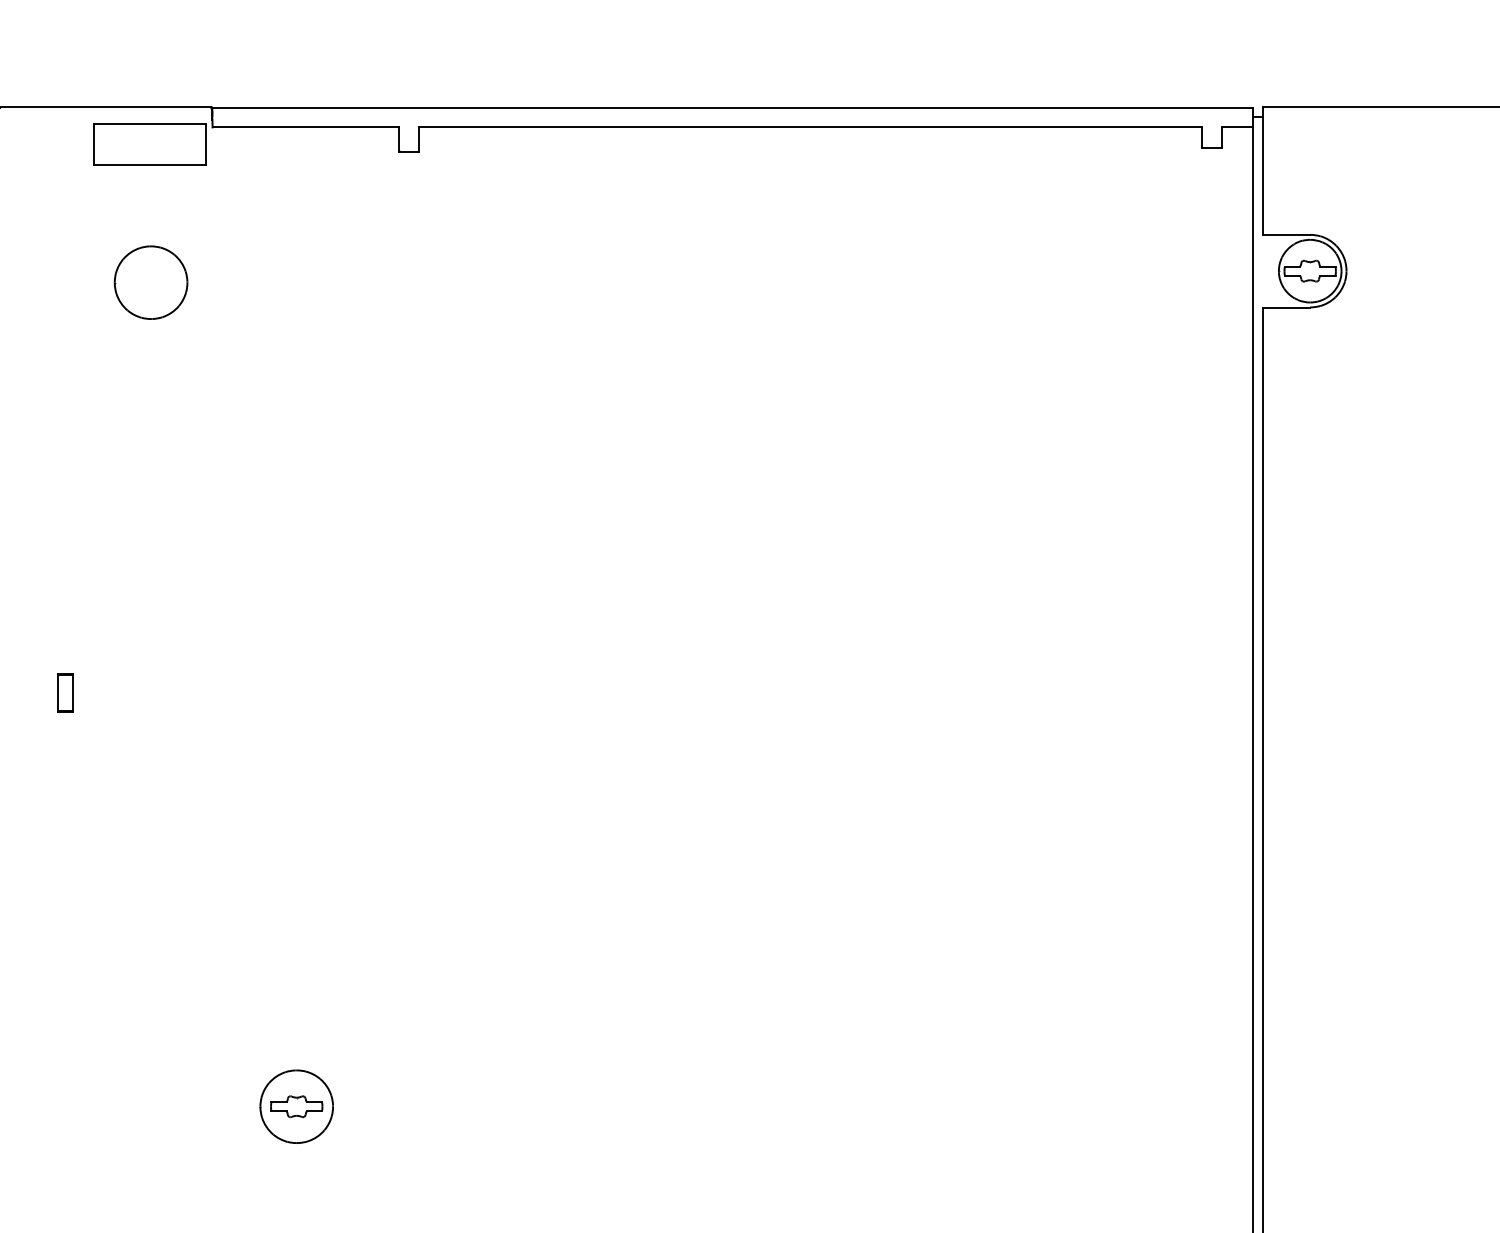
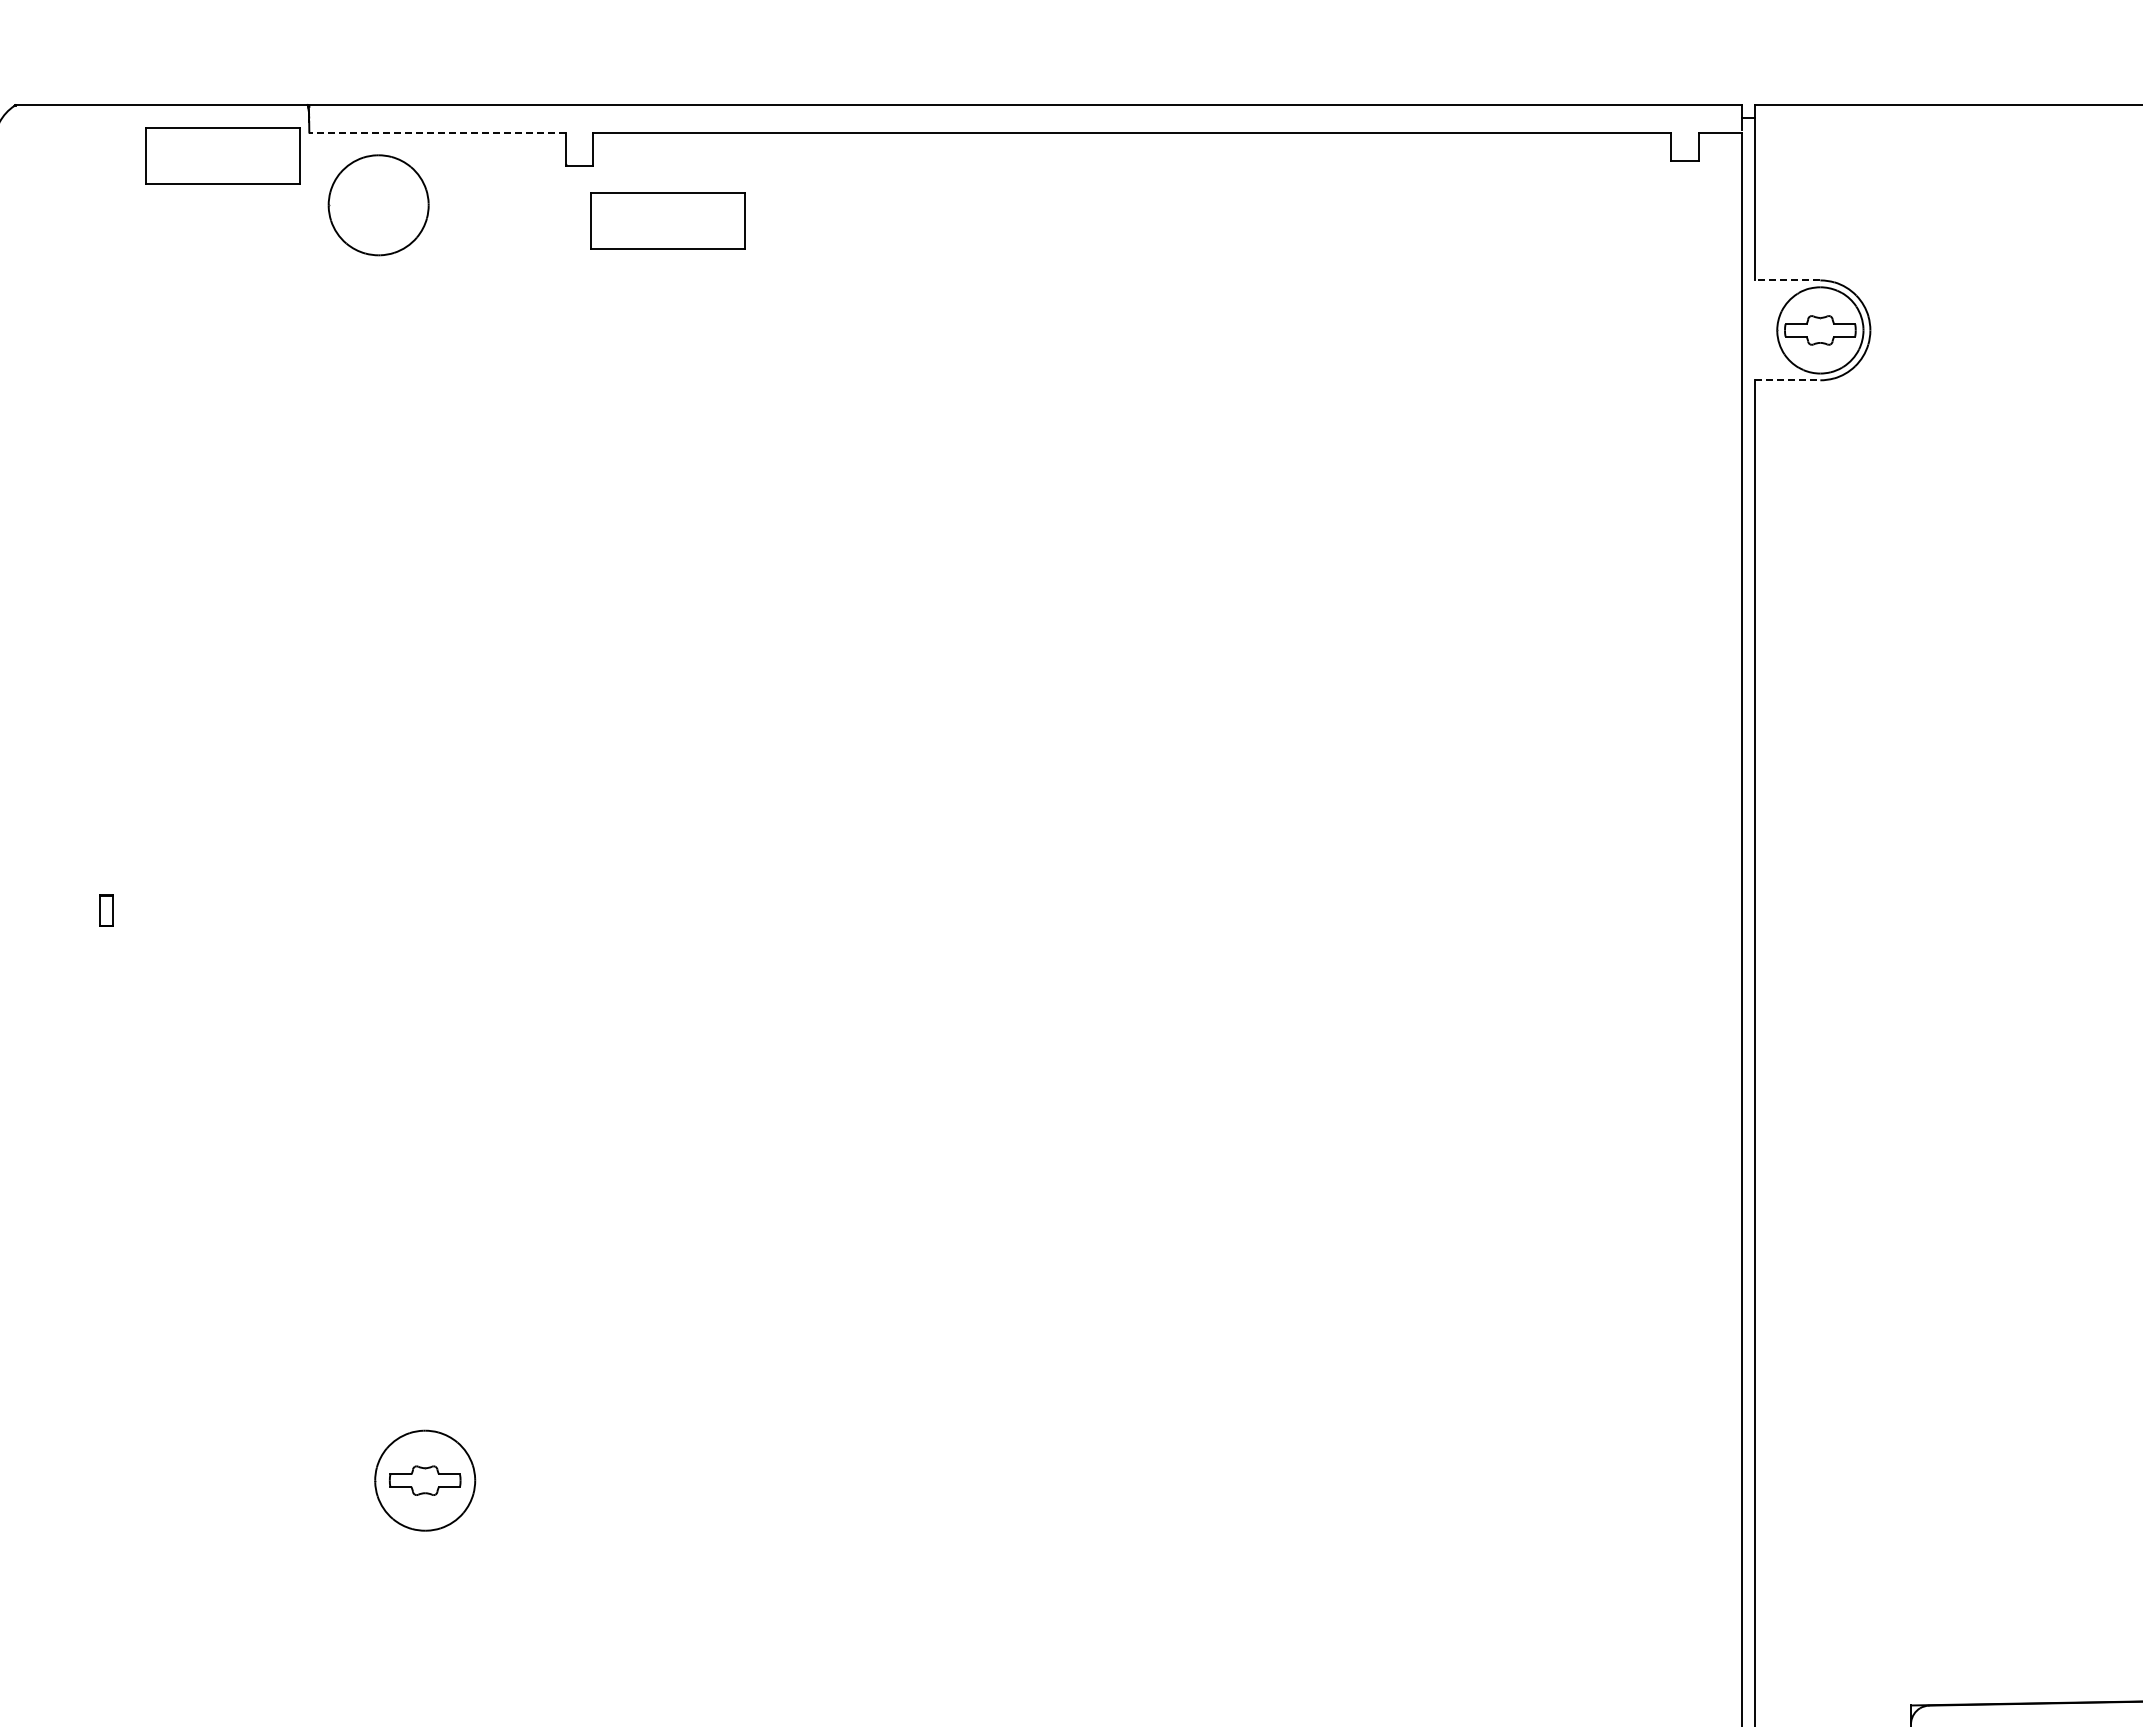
line: (305, 127) -> (437, 132), solid -> dashed
part: (472, 191) -> (667, 220), added
line: (1286, 234) -> (1787, 280), solid -> dashed
part: (150, 282) -> (378, 205), moved
line: (1286, 307) -> (1787, 380), solid -> dashed
part: (65, 692) -> (106, 910), size x0.6

